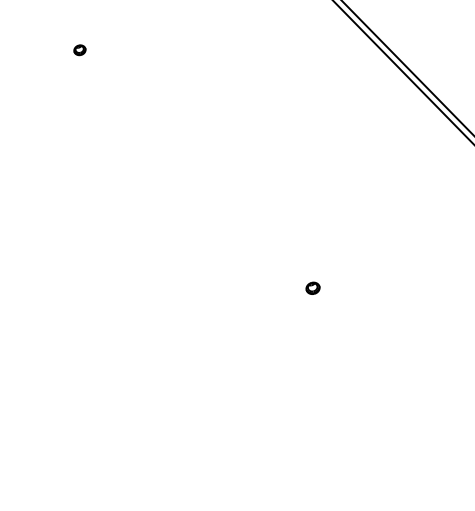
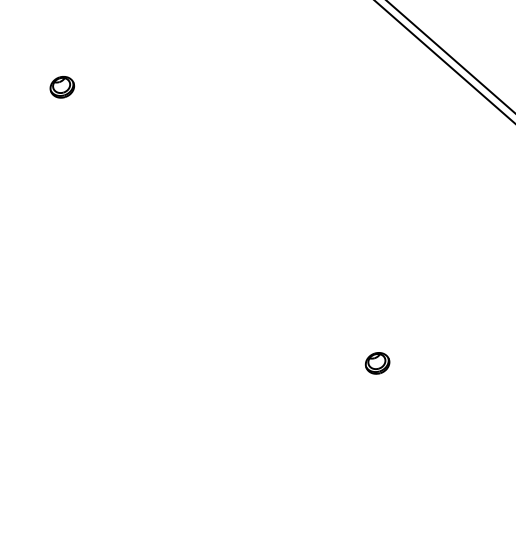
part: (79, 50) -> (61, 87), size x1.67
part: (312, 288) -> (376, 363), size x1.43

